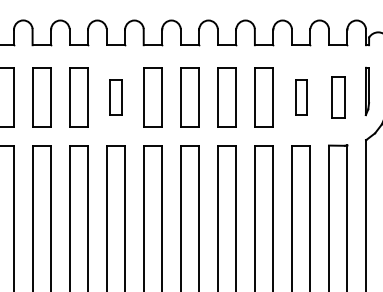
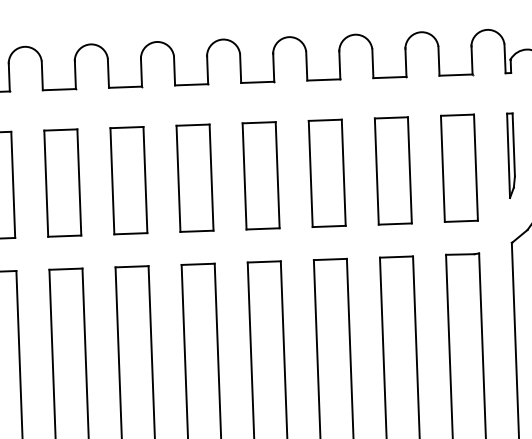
part: (115, 97) -> (61, 183), size x1.67
part: (300, 97) -> (392, 170), size x1.67
part: (337, 97) -> (458, 168), size x1.43

